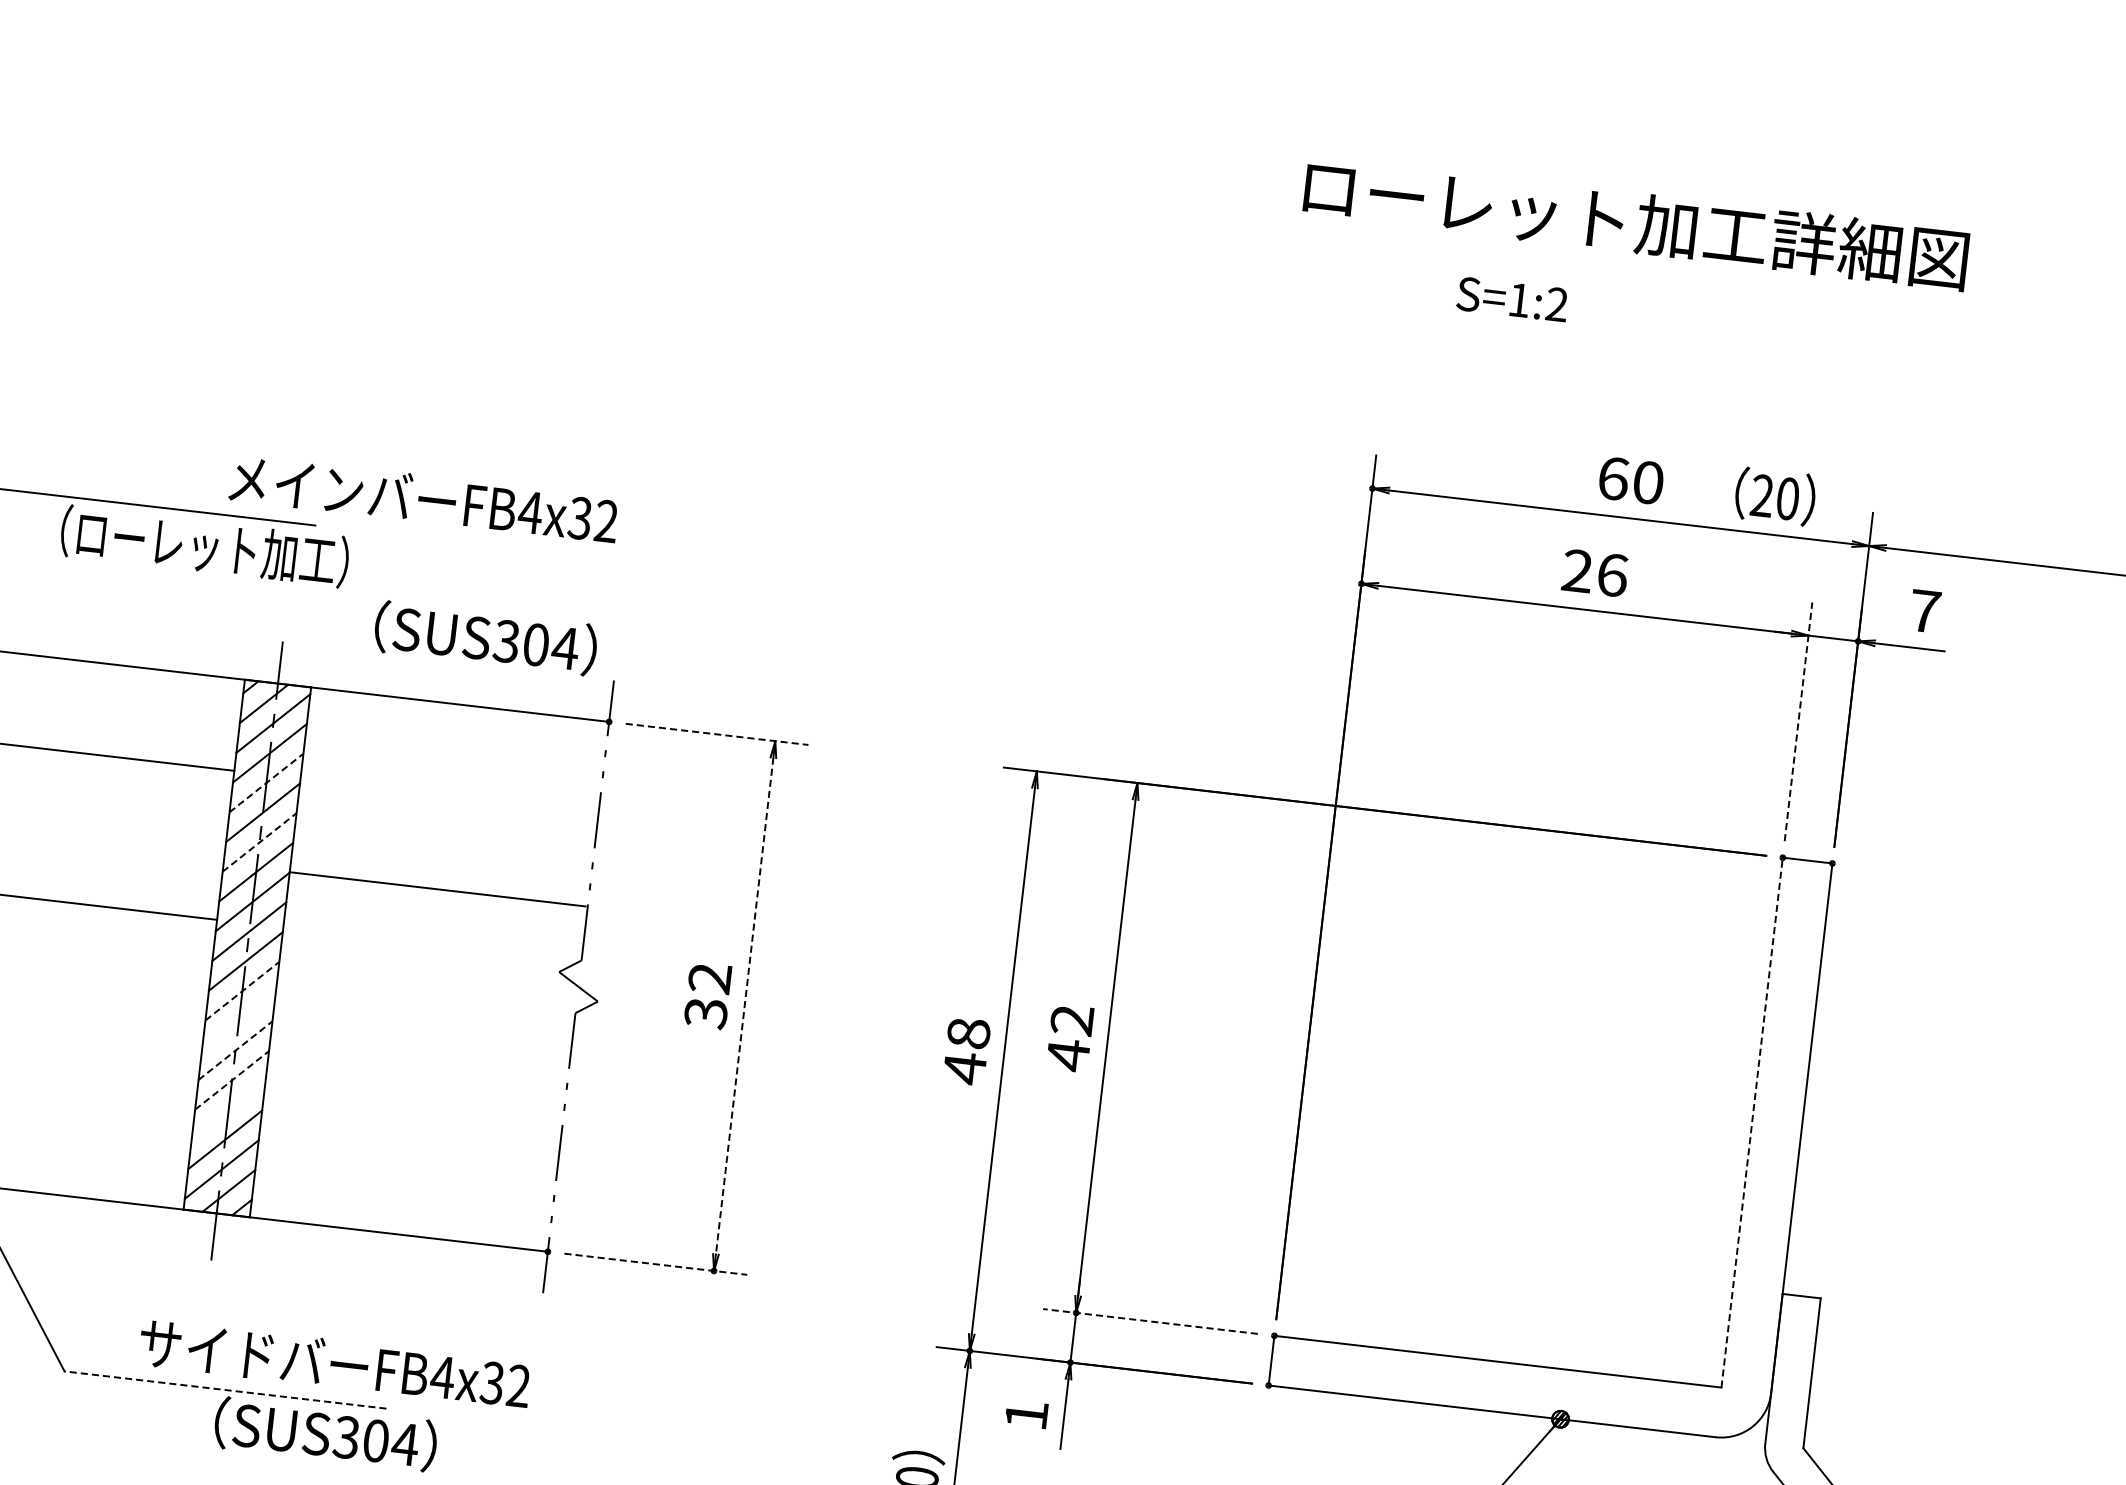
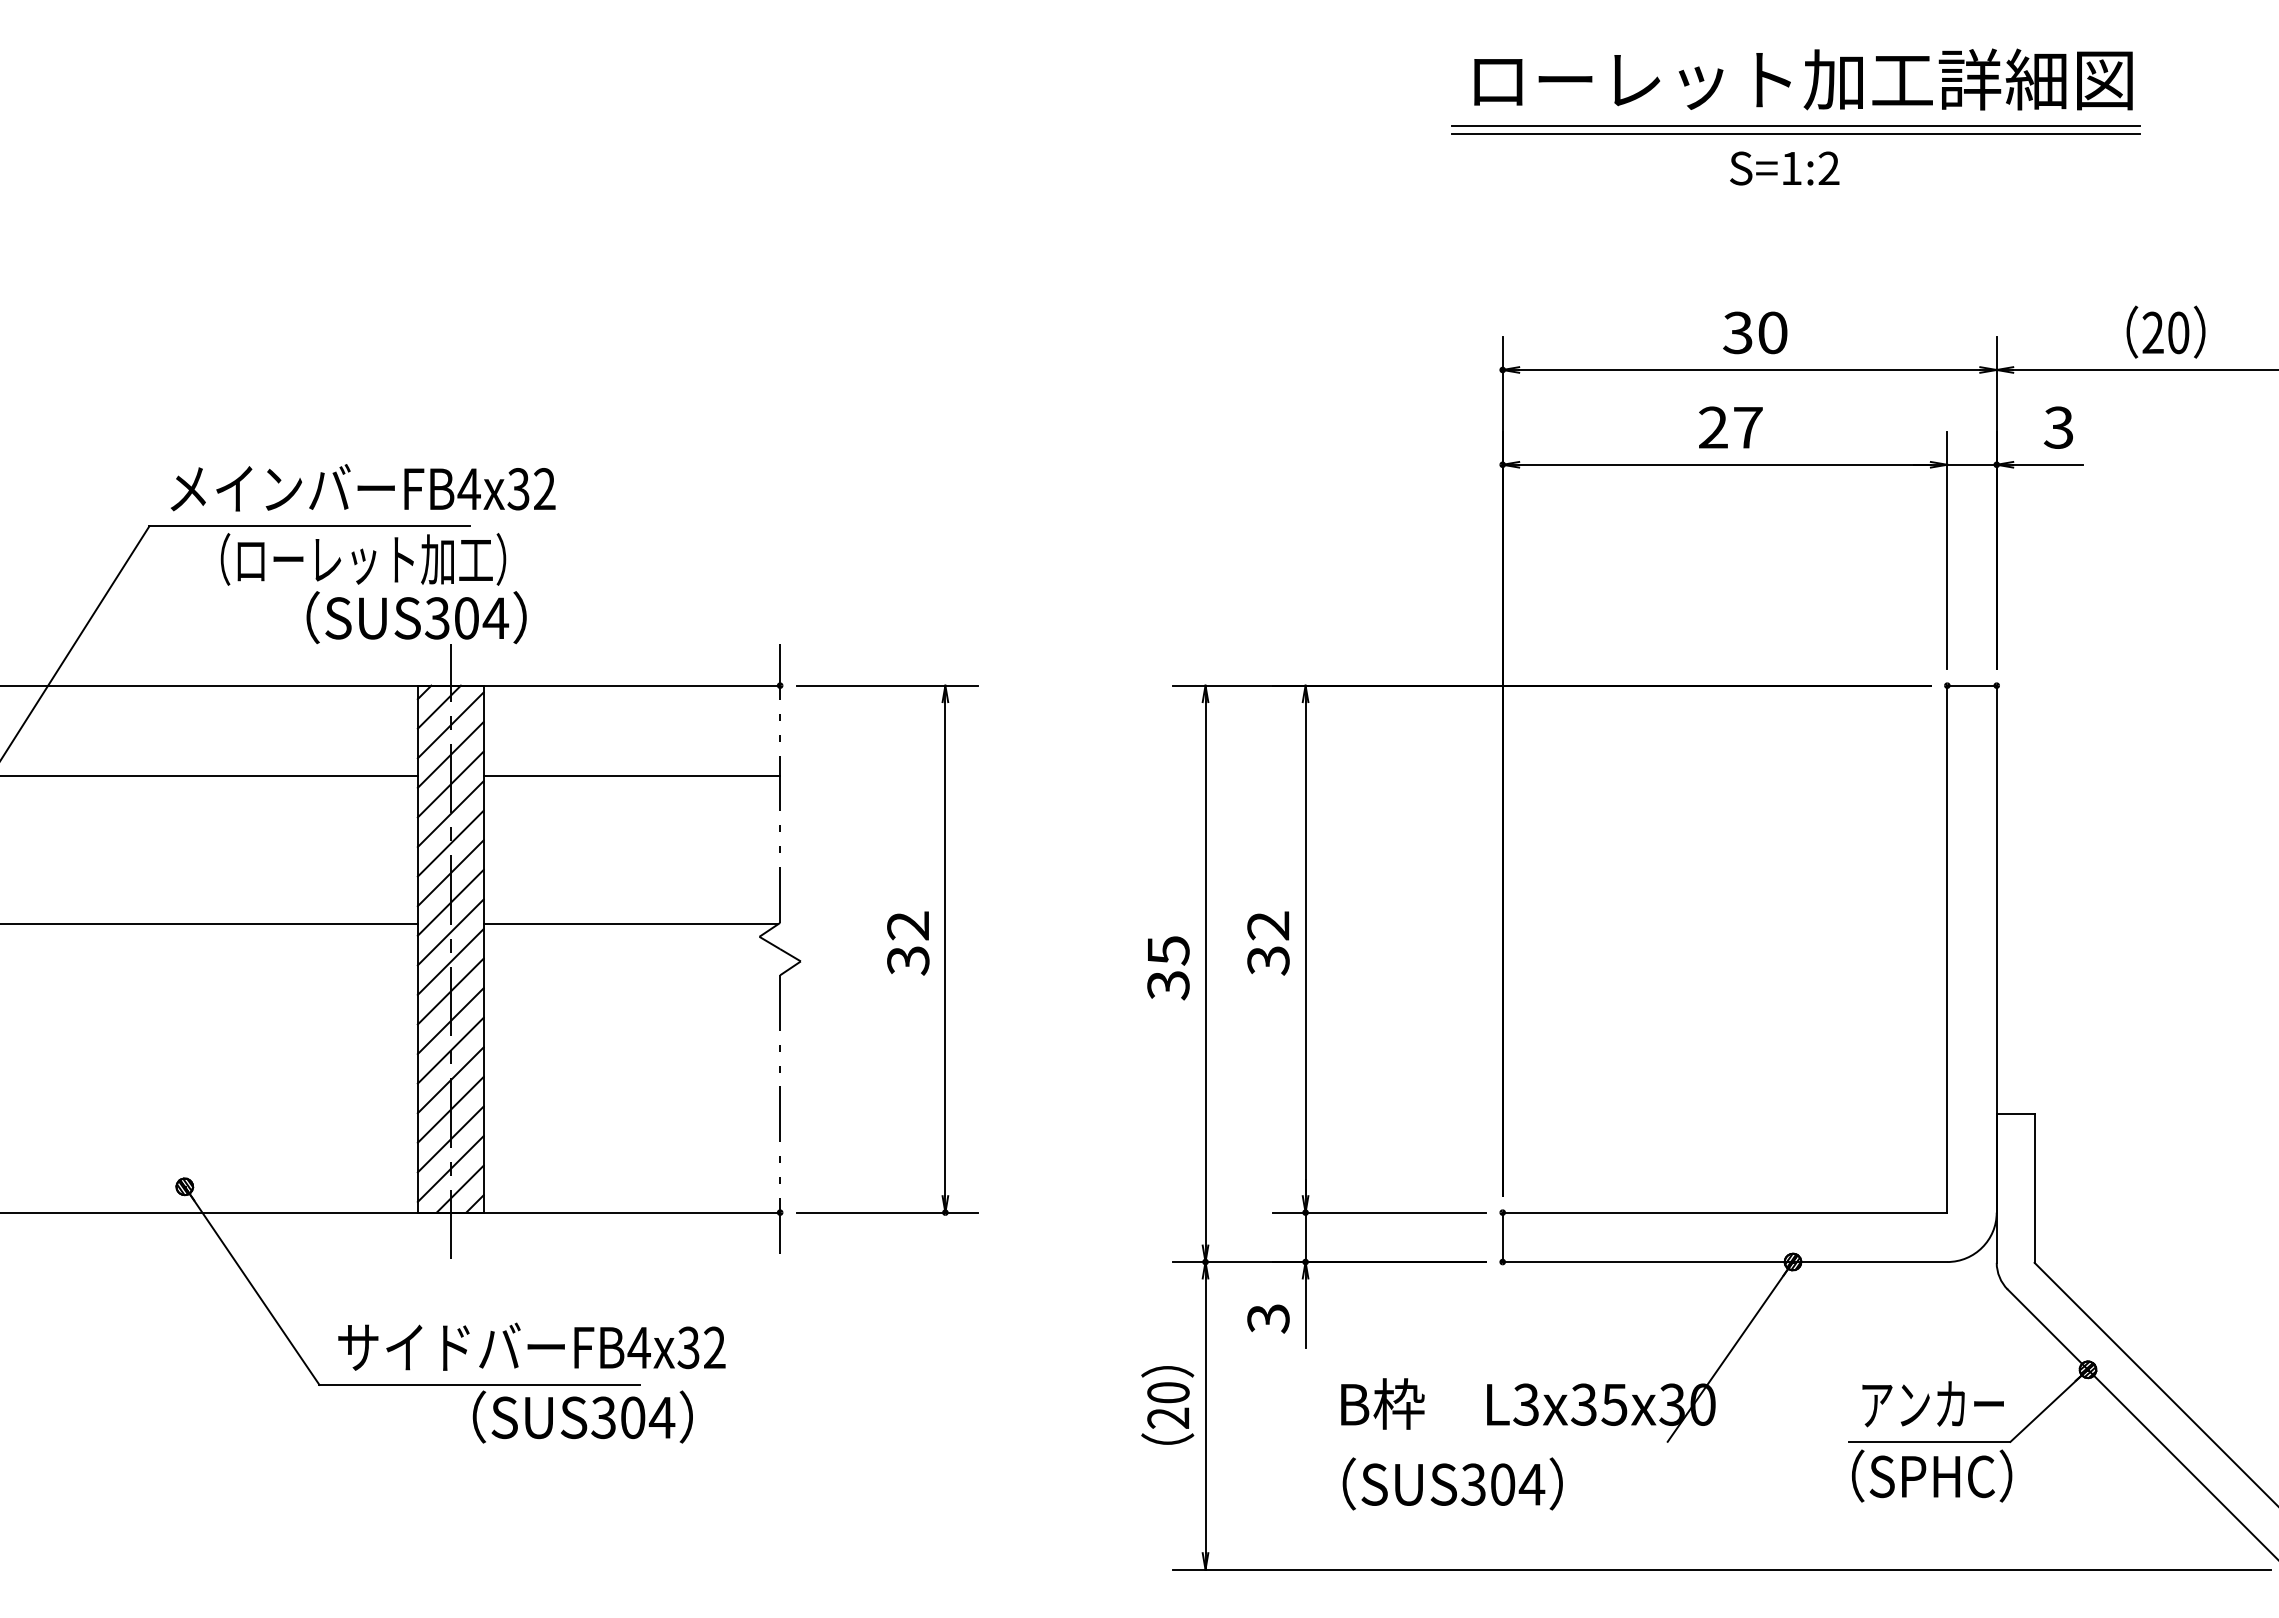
text: (1636, 223) -> (1803, 79), moved
line: (1695, 276) -> (1795, 125), added
line: (1694, 284) -> (1795, 133), added
text: (1512, 299) -> (1784, 168), moved
text: (1612, 478) -> (1737, 332), 60 -> 30
text: (1774, 495) -> (2165, 331), moved
text: (423, 498) -> (362, 487), moved
text: (1612, 574) -> (1748, 427), 26 -> 27
text: (1924, 611) -> (2058, 427), 7 -> 3
text: (485, 638) -> (416, 617), moved
line: (1798, 721) -> (1947, 550), dashed -> solid
line: (717, 734) -> (887, 685), dashed -> solid
line: (266, 782) -> (450, 784), dashed -> solid
line: (449, 795) -> (631, 776), added
line: (259, 842) -> (450, 843), dashed -> solid
line: (437, 889) -> (630, 924), moved
line: (242, 991) -> (450, 991), dashed -> solid
line: (744, 1006) -> (945, 949), dashed -> solid
line: (238, 1021) -> (450, 1021), added
line: (235, 1050) -> (450, 1050), dashed -> solid
text: (966, 1051) -> (1168, 968), 48 -> 35
text: (1068, 1055) -> (1268, 960), 42 -> 32
line: (231, 1080) -> (450, 1080), dashed -> solid
line: (228, 1109) -> (450, 1109), added
line: (1752, 1122) -> (1947, 948), dashed -> solid
line: (655, 1264) -> (887, 1212), dashed -> solid
line: (1150, 1321) -> (1379, 1212), dashed -> solid
text: (334, 1363) -> (531, 1346), moved
line: (225, 1389) -> (479, 1384), dashed -> solid
text: (1026, 1415) -> (1268, 1318), 1 -> 3

